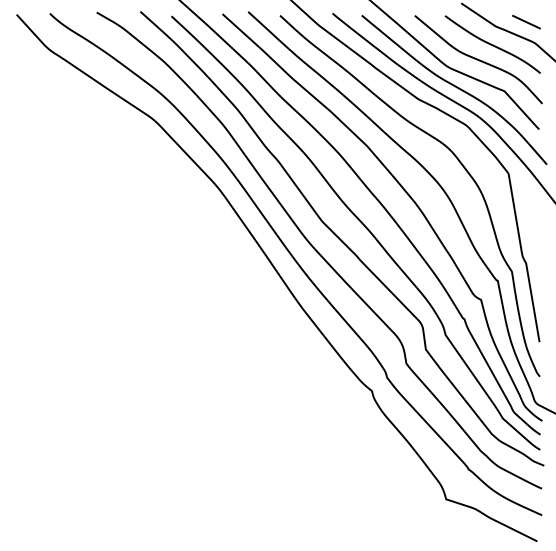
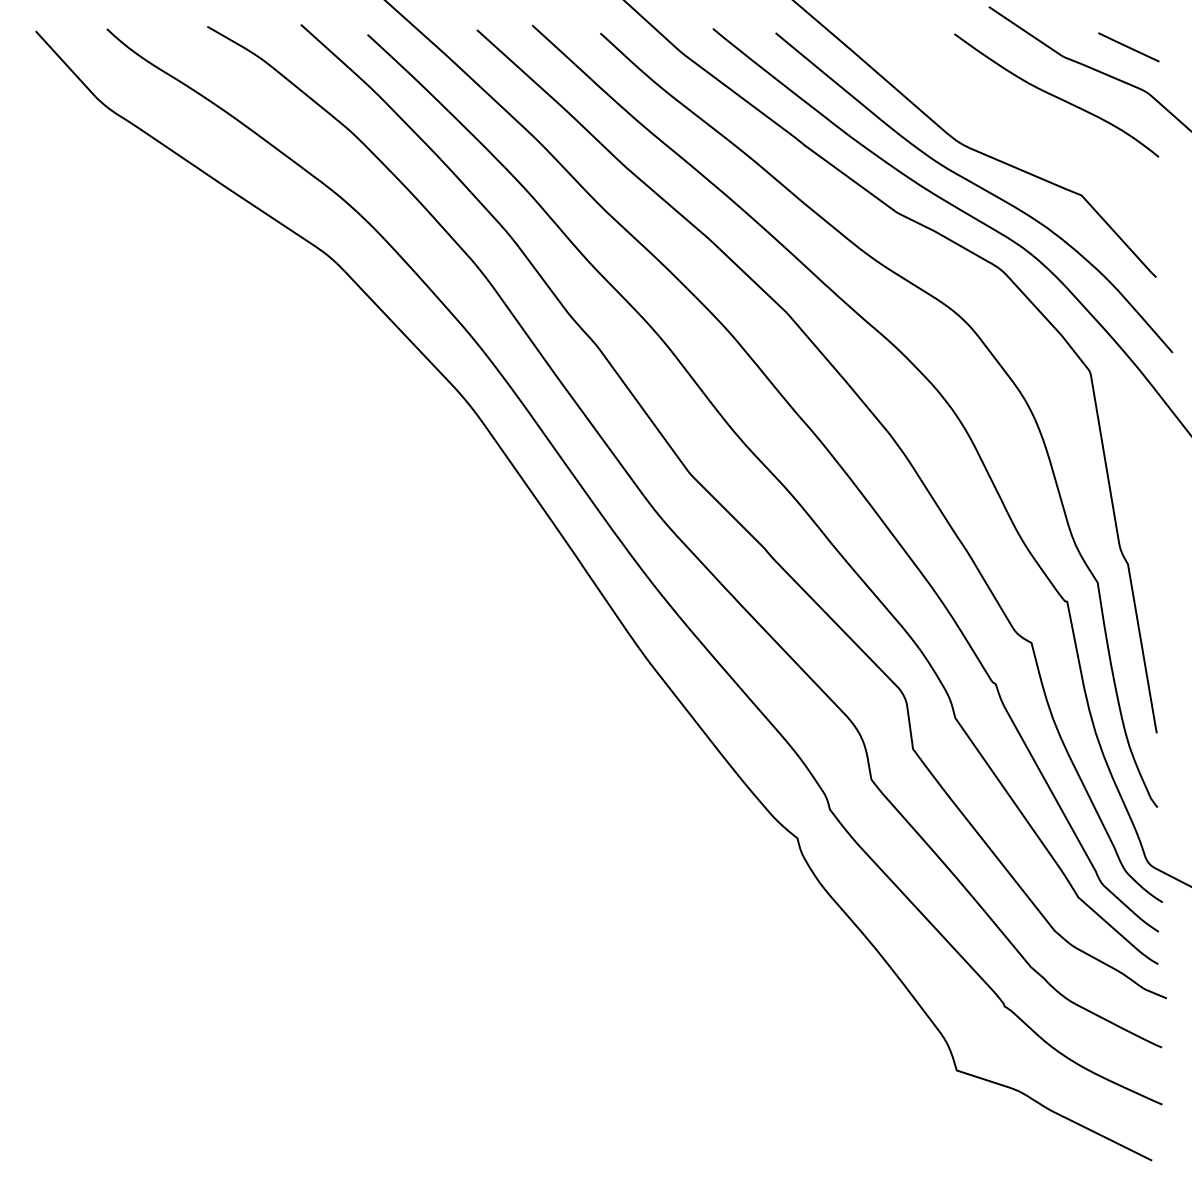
curve: (478, 59) -> (1025, 127), removed

